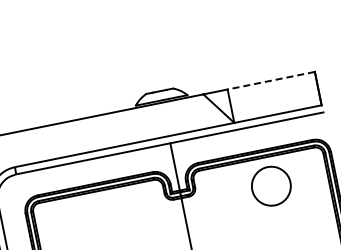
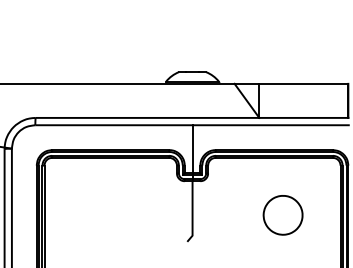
line: (270, 80) -> (303, 83), dashed -> solid
part: (270, 186) -> (282, 215), moved

